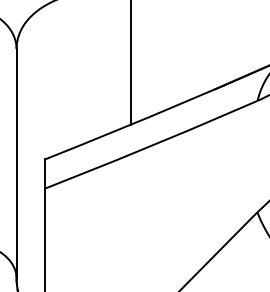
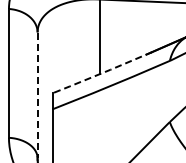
line: (136, 122) -> (103, 72), solid -> dashed
line: (16, 163) -> (37, 95), solid -> dashed

